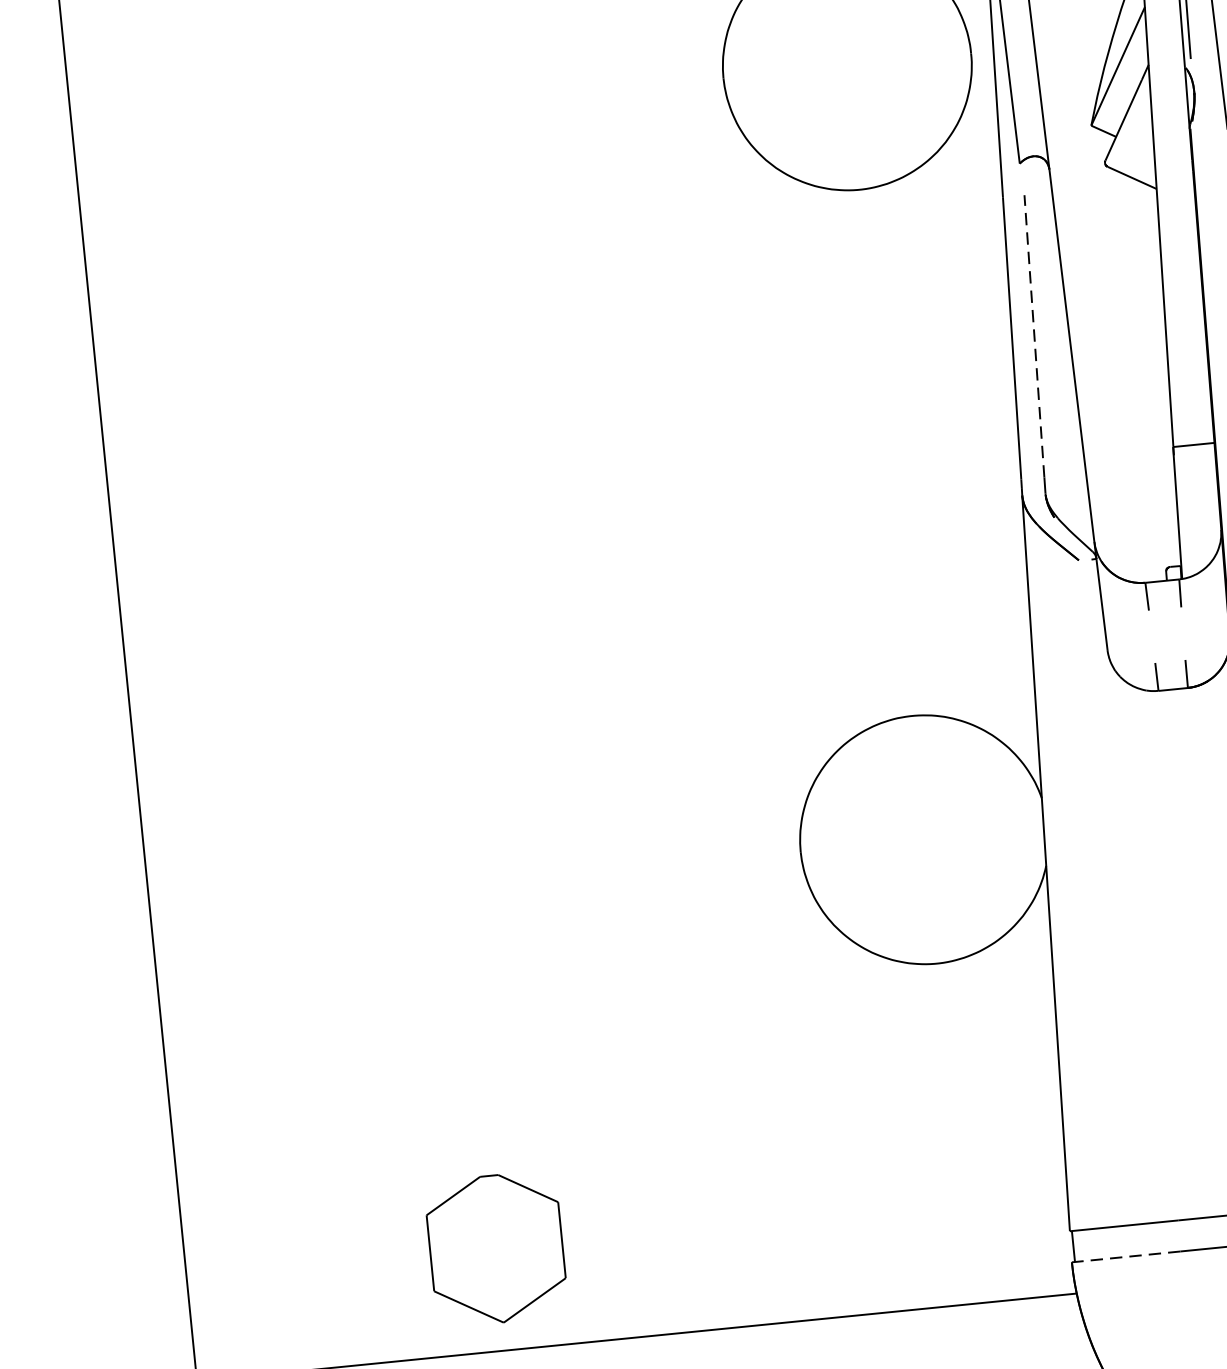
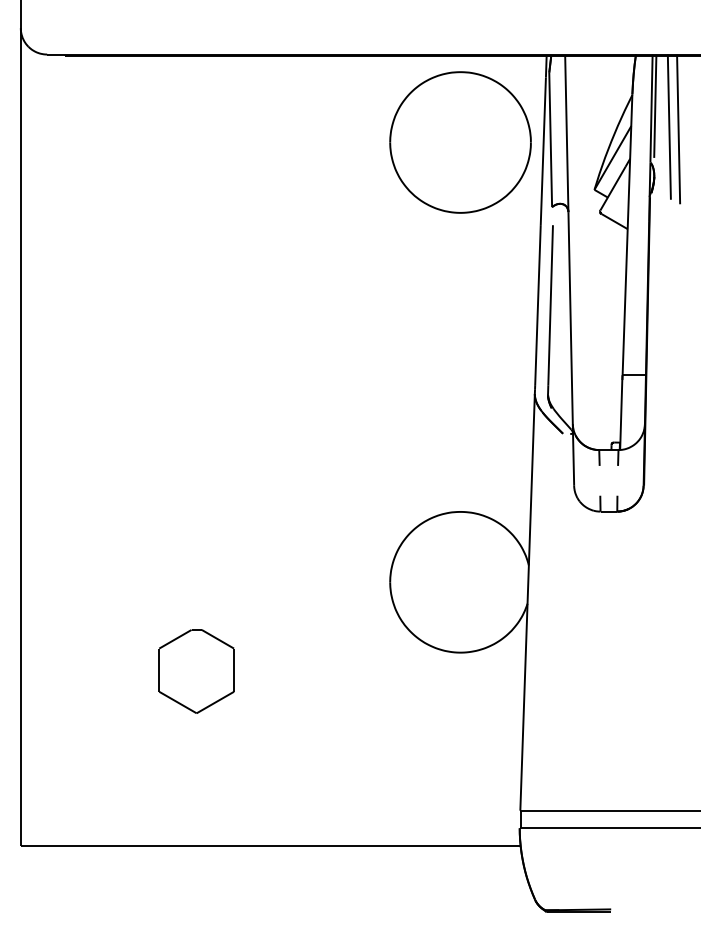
line: (1034, 335) -> (550, 304), dashed -> solid
part: (496, 1249) -> (196, 671), moved
line: (1126, 1257) -> (550, 828), dashed -> solid

